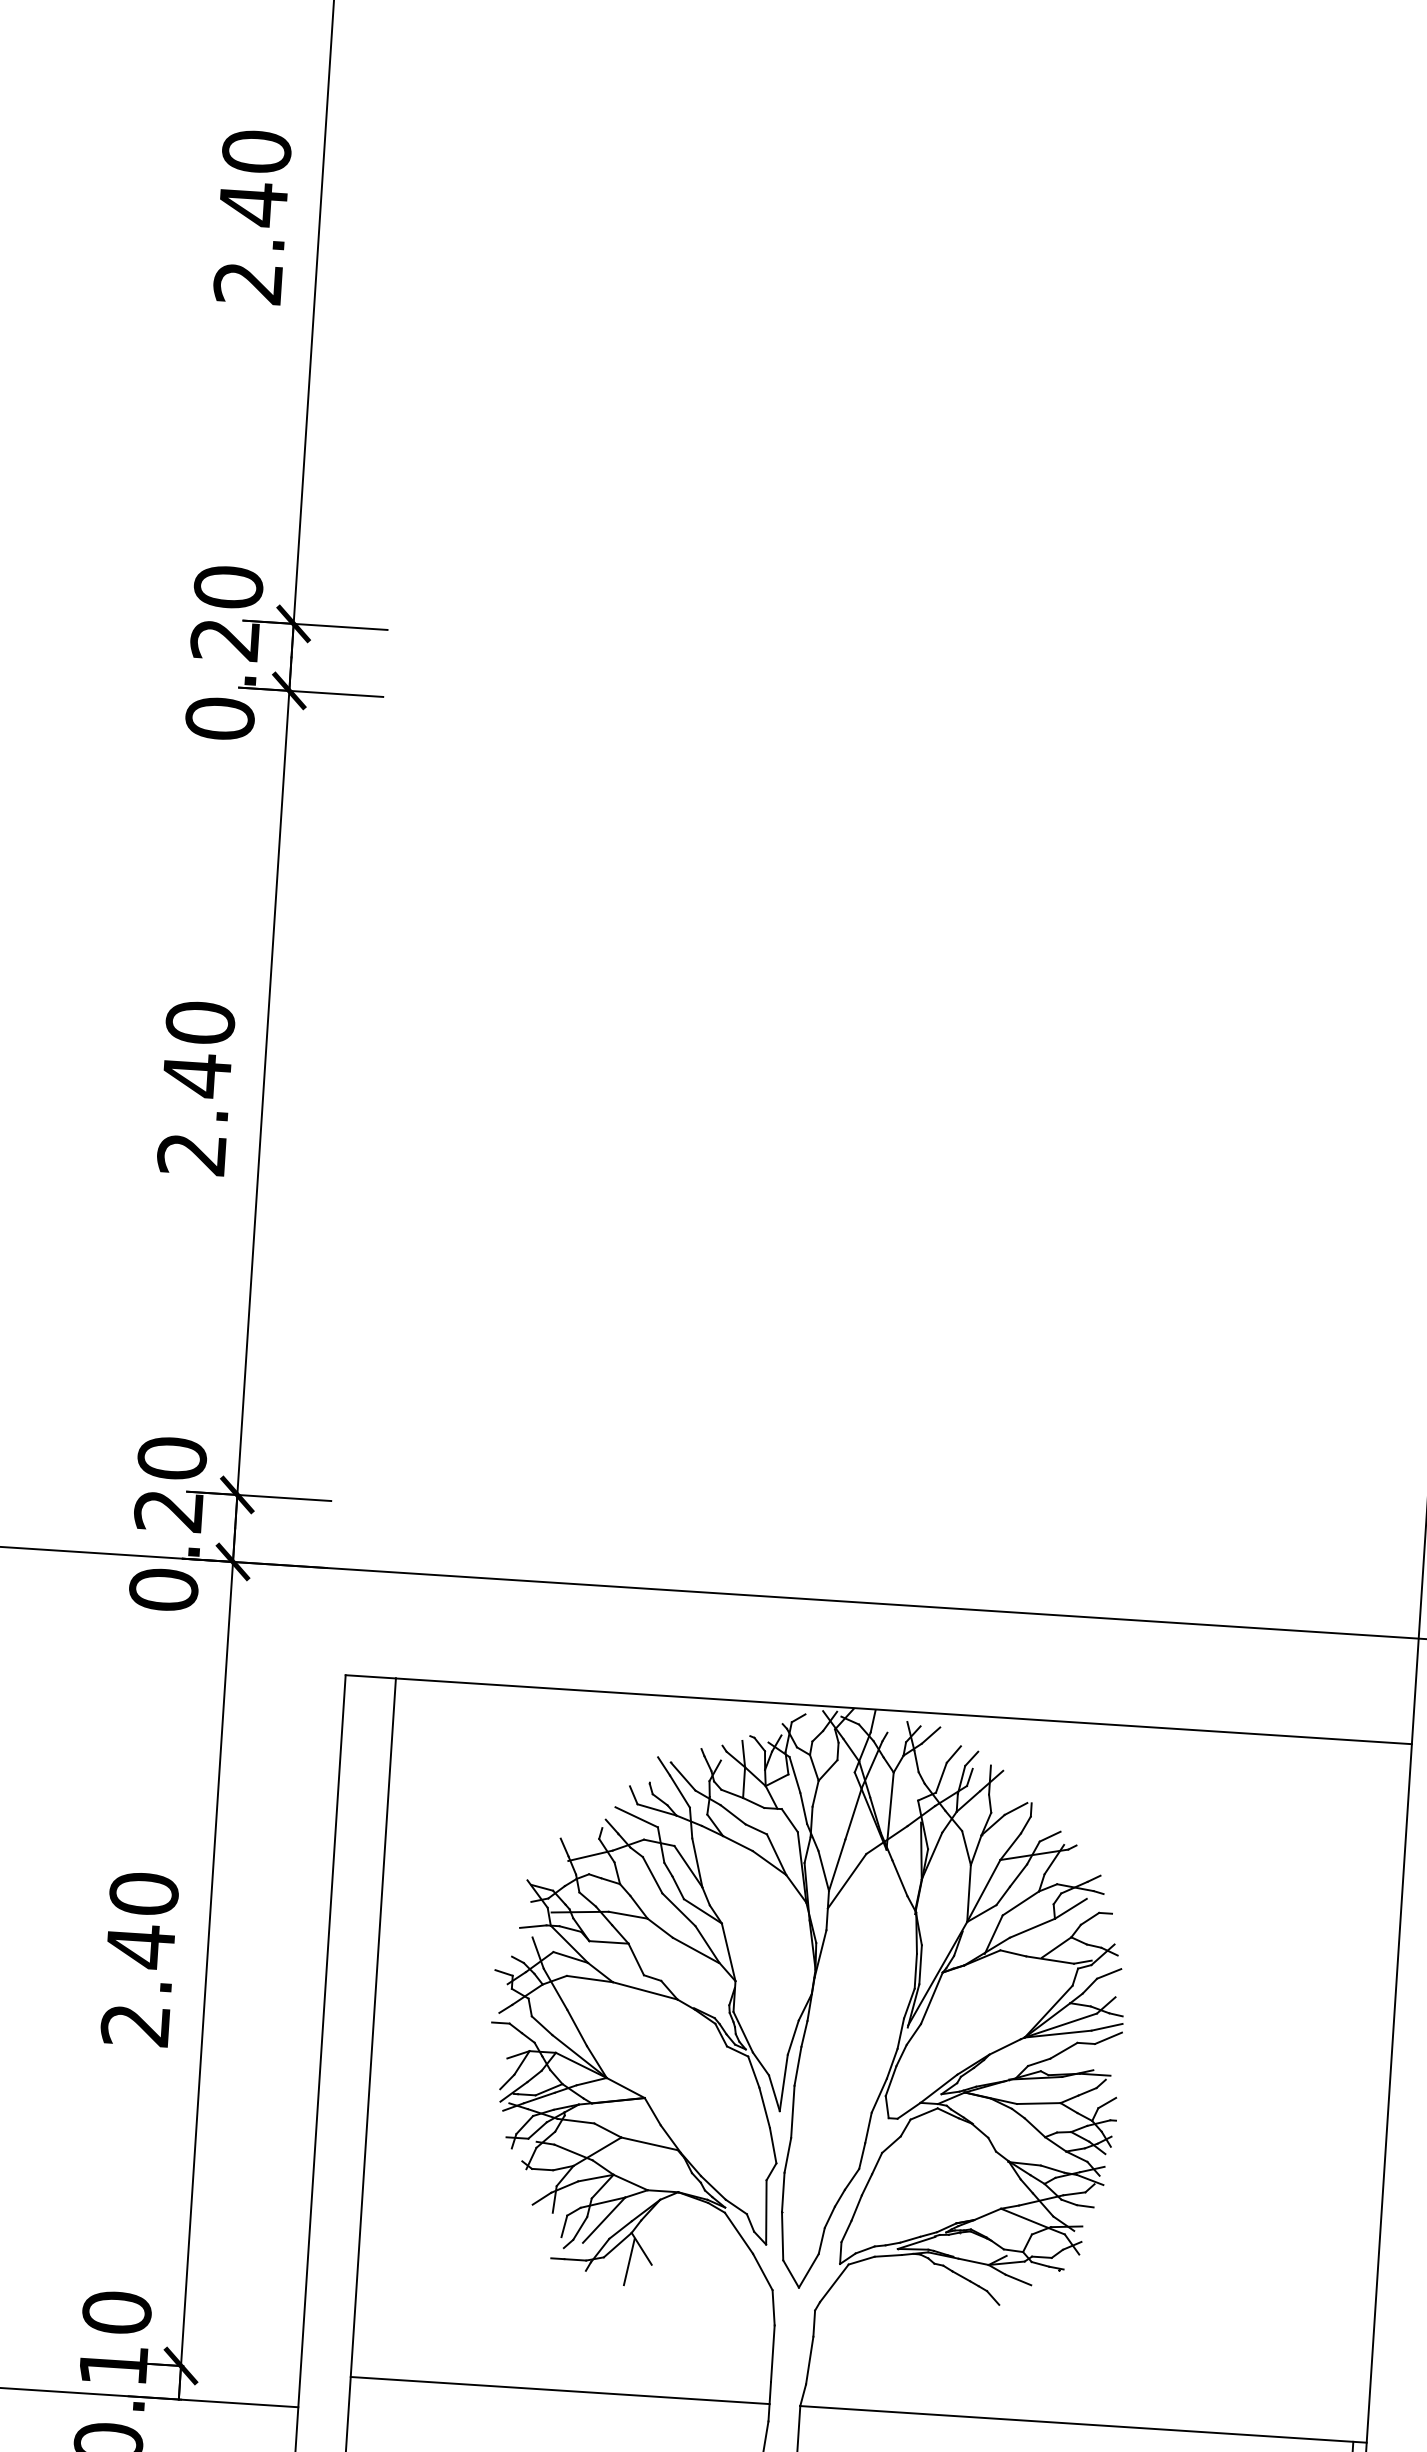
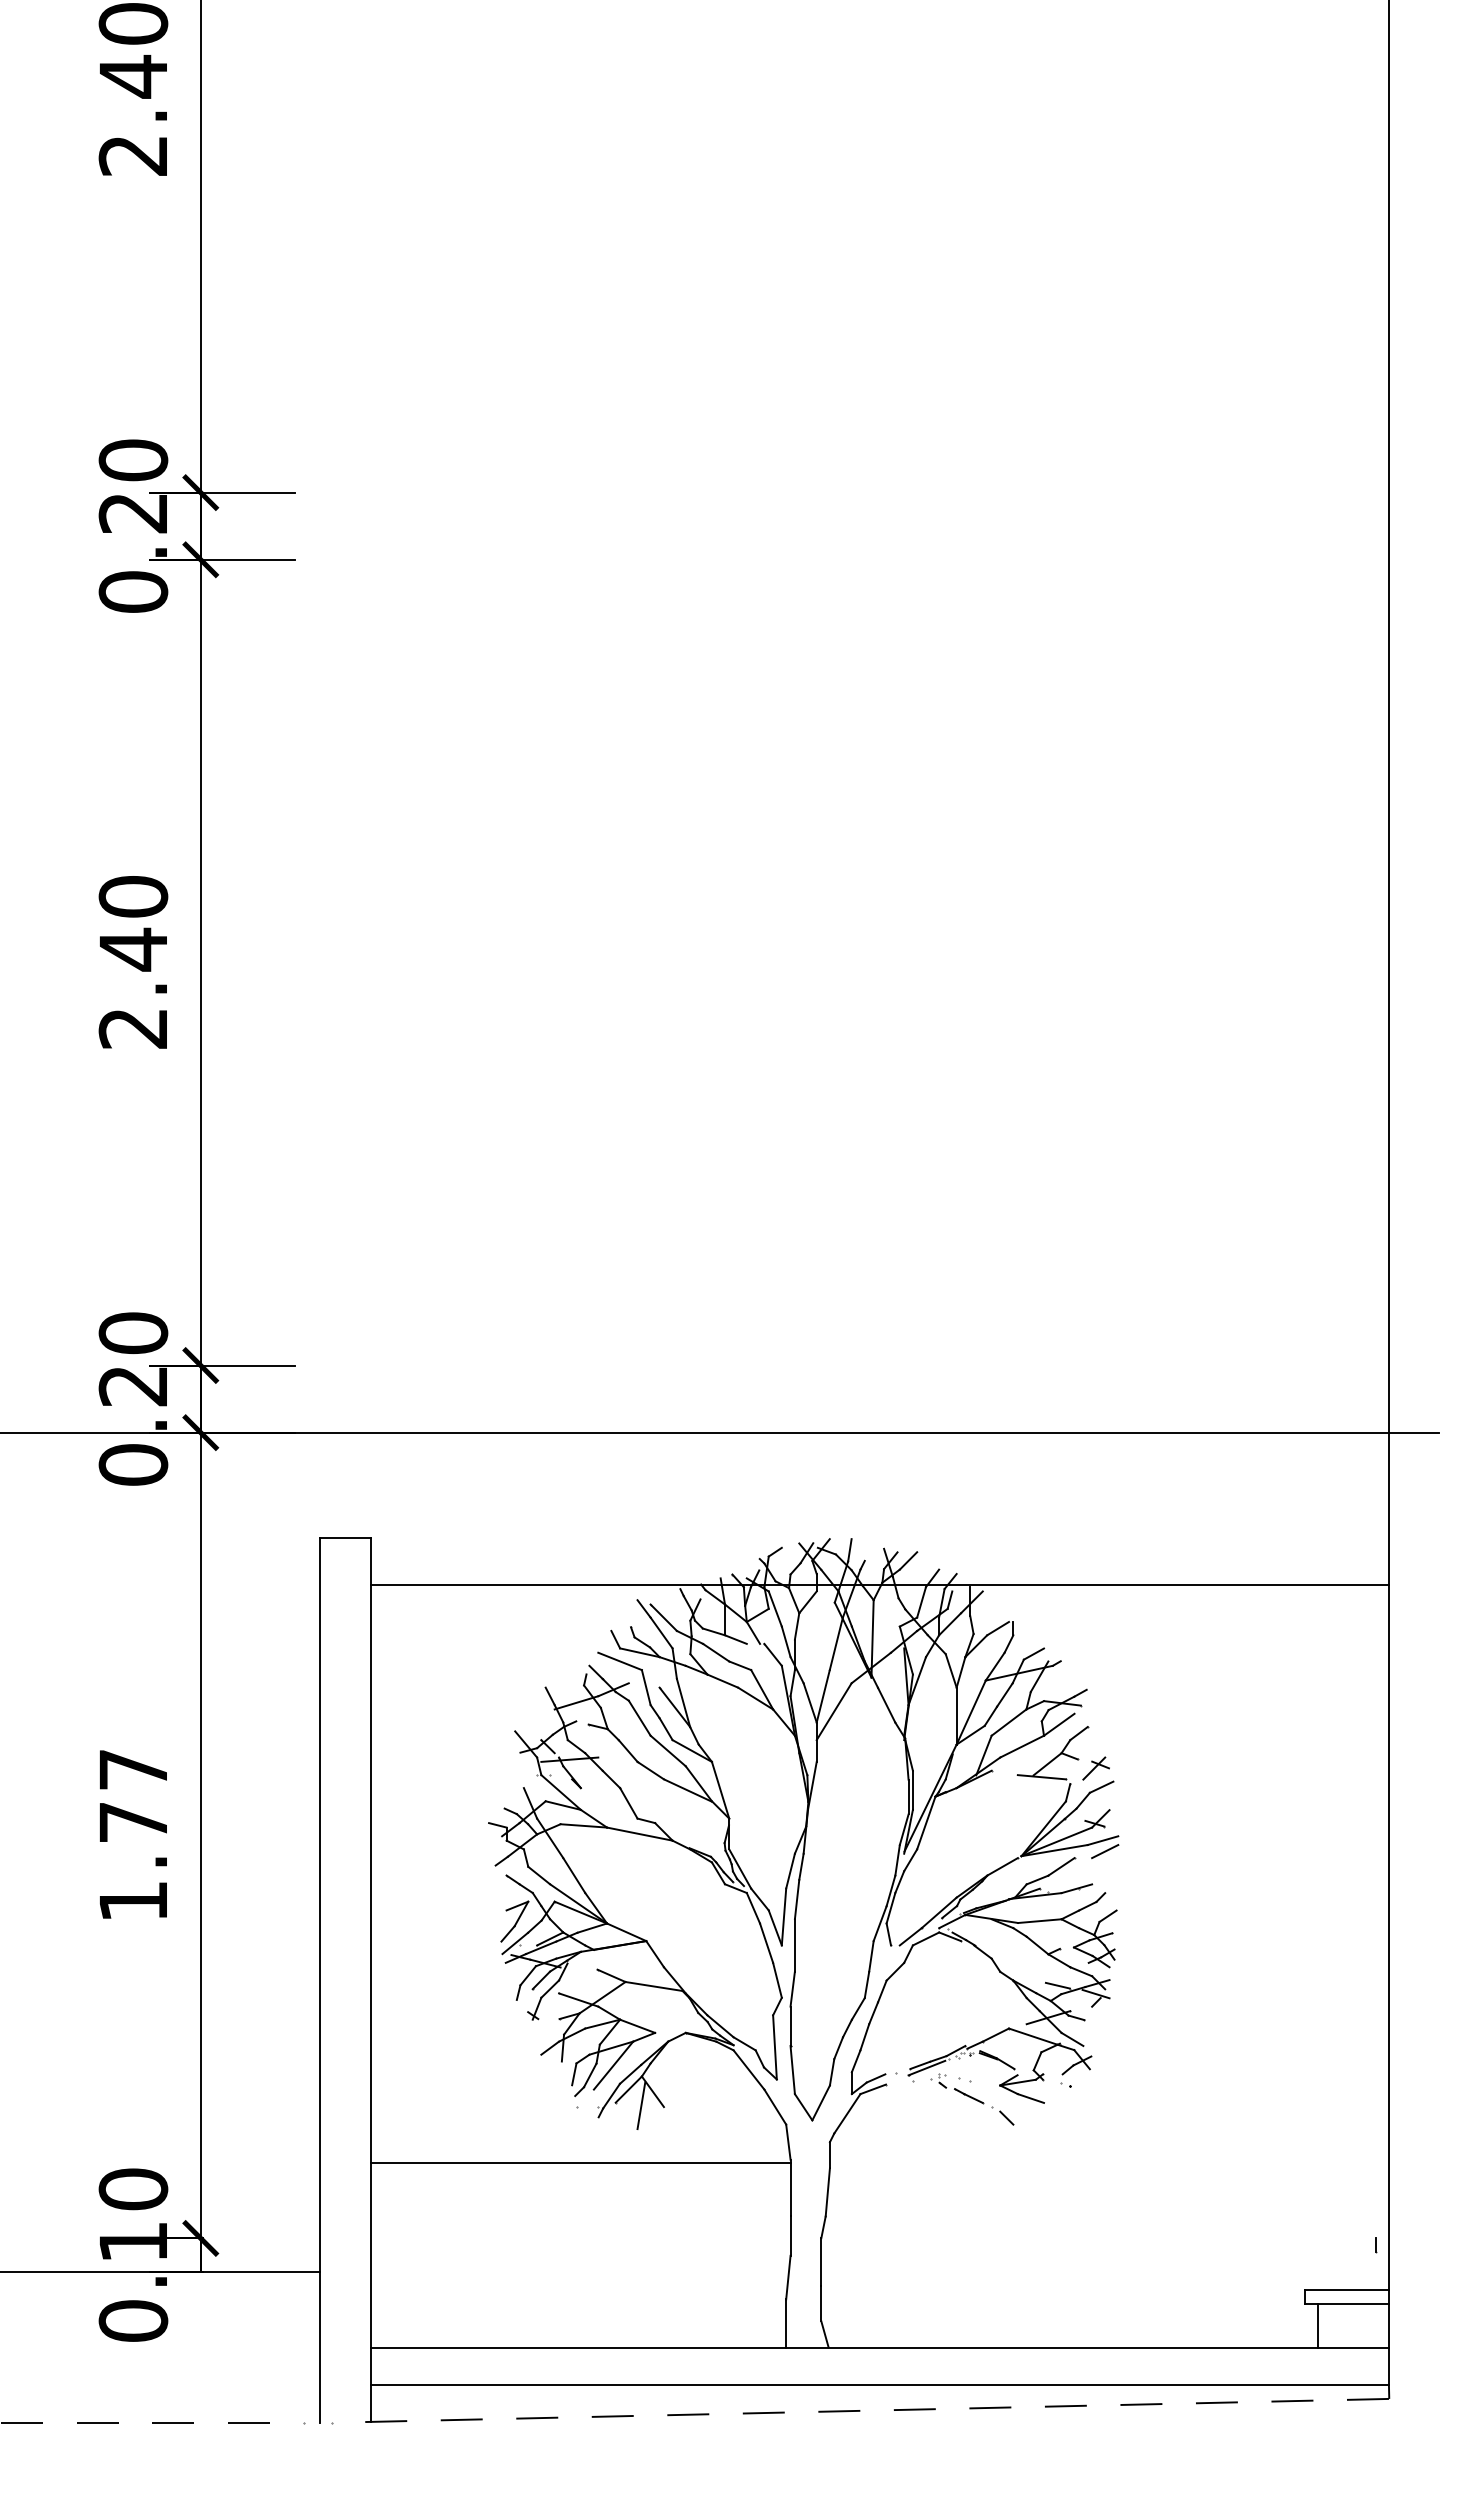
line: (903, 1711) -> (879, 1585), moved
text: (139, 1958) -> (133, 1834), 2.40 -> 1.77
line: (559, 2390) -> (580, 2163), moved
line: (1082, 2424) -> (1104, 2238), removed

